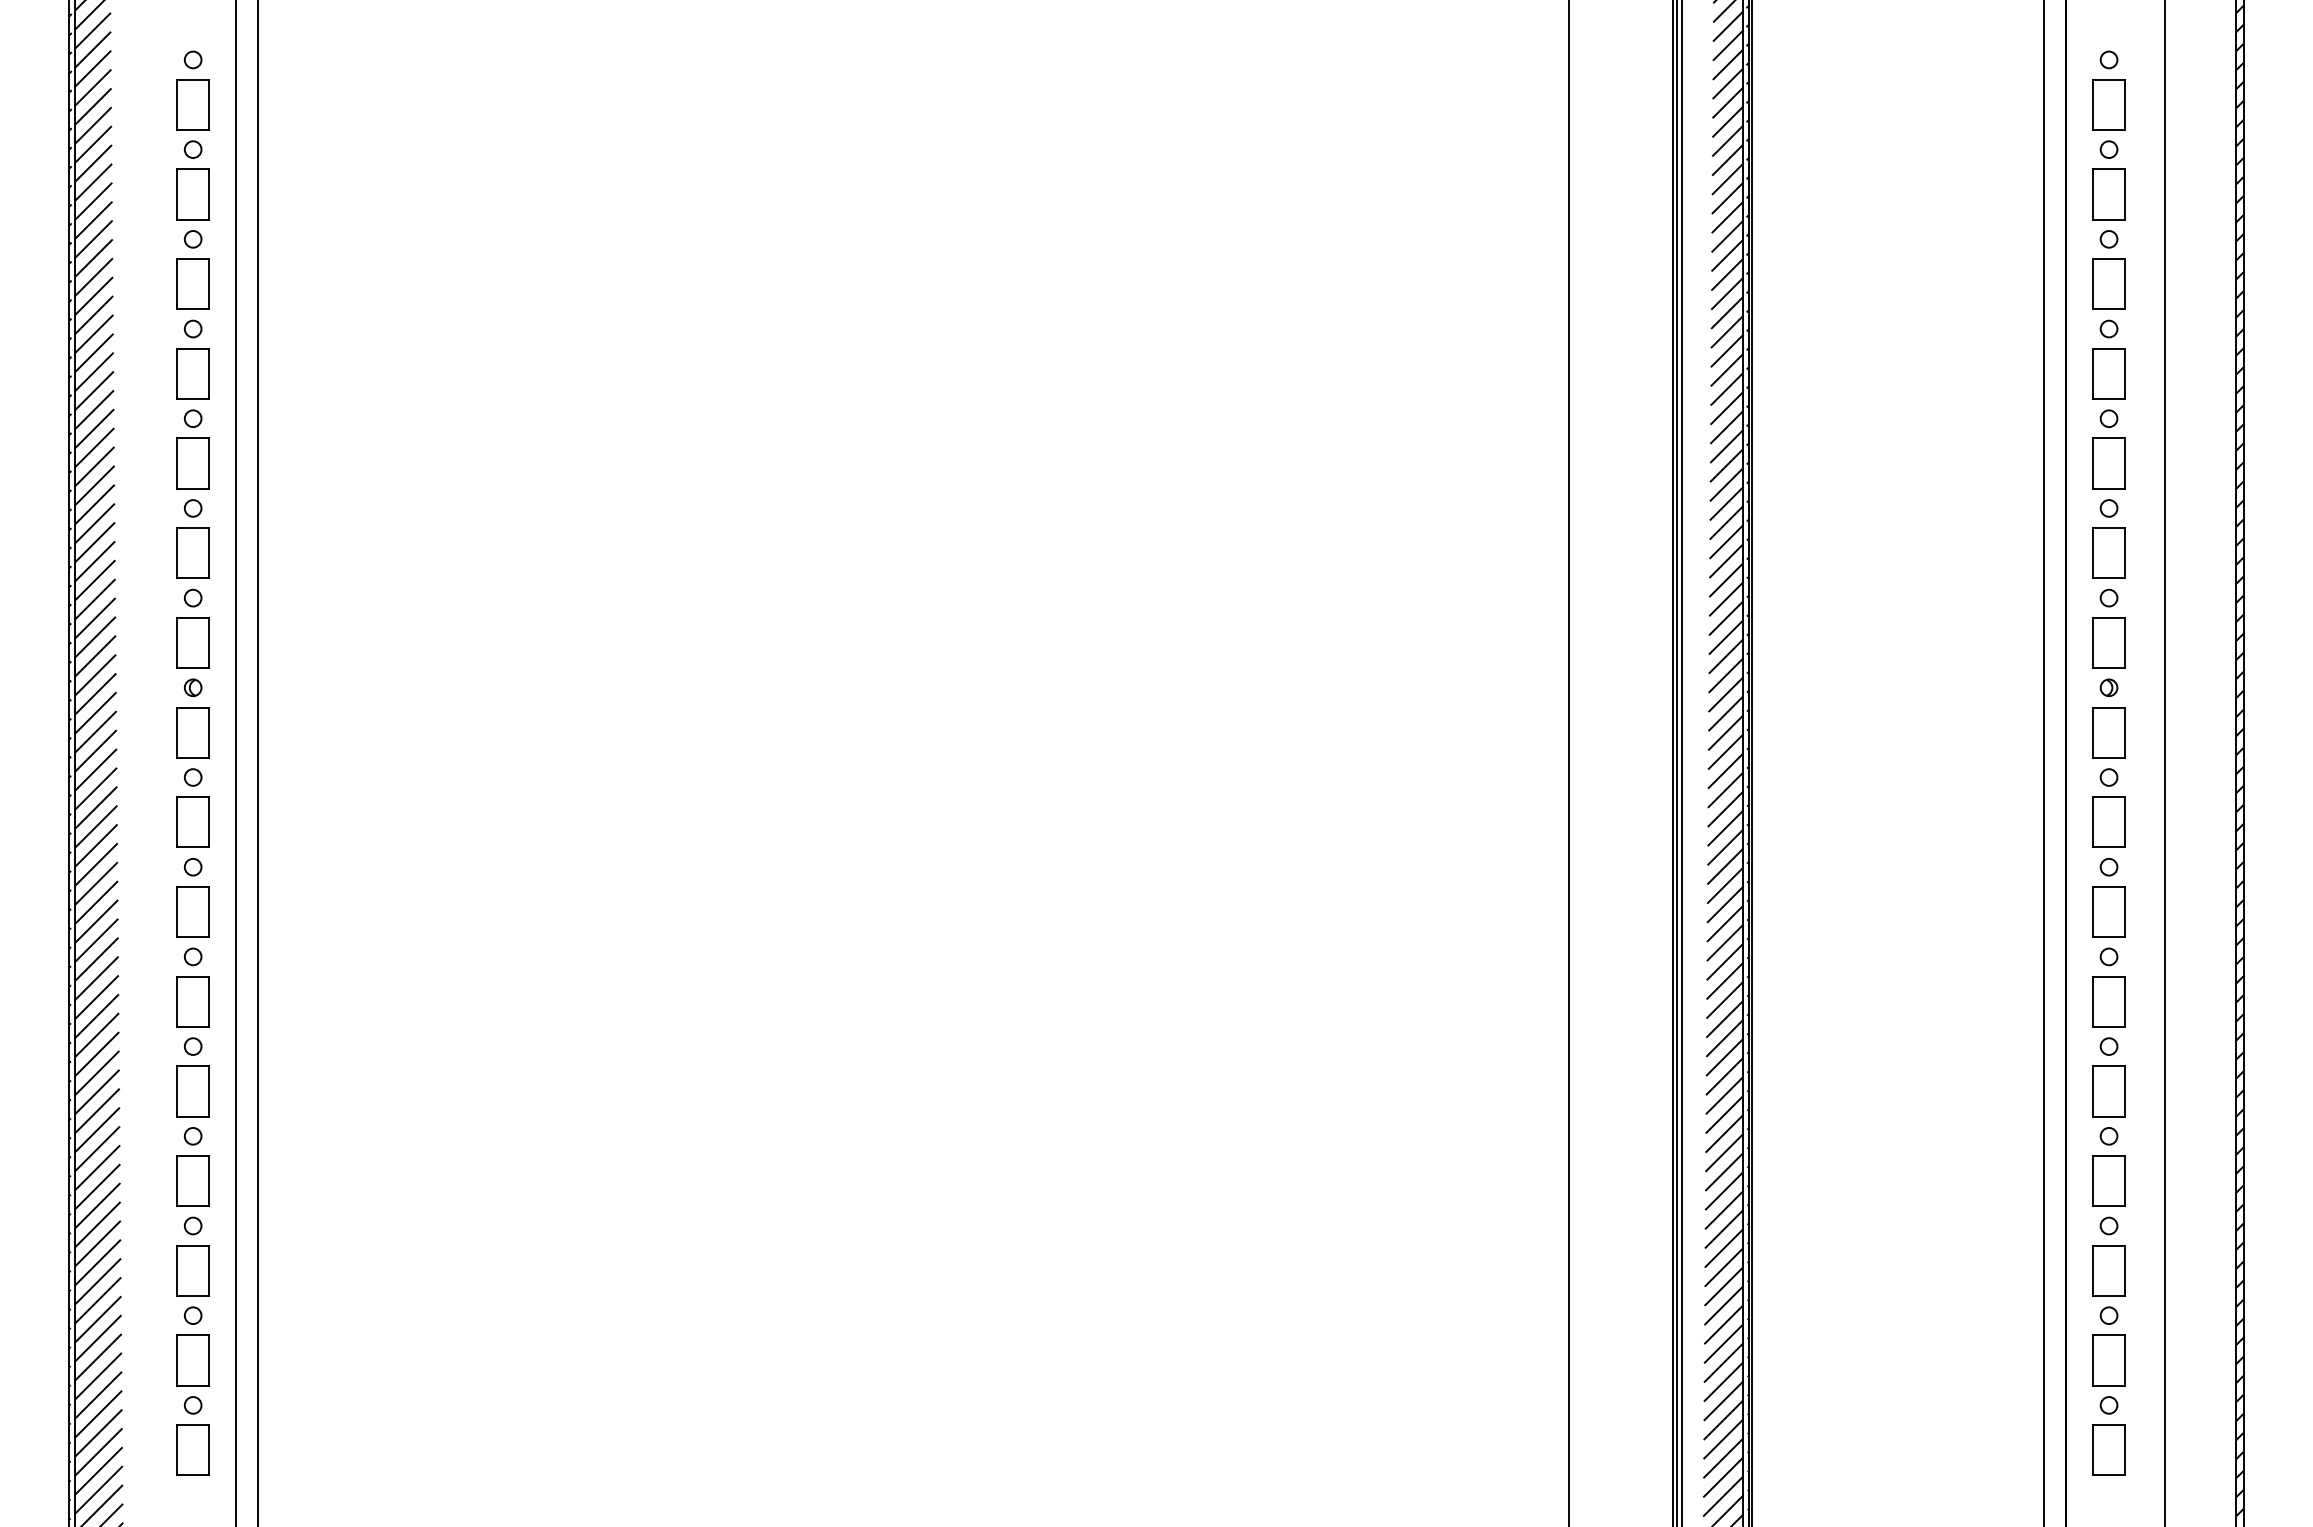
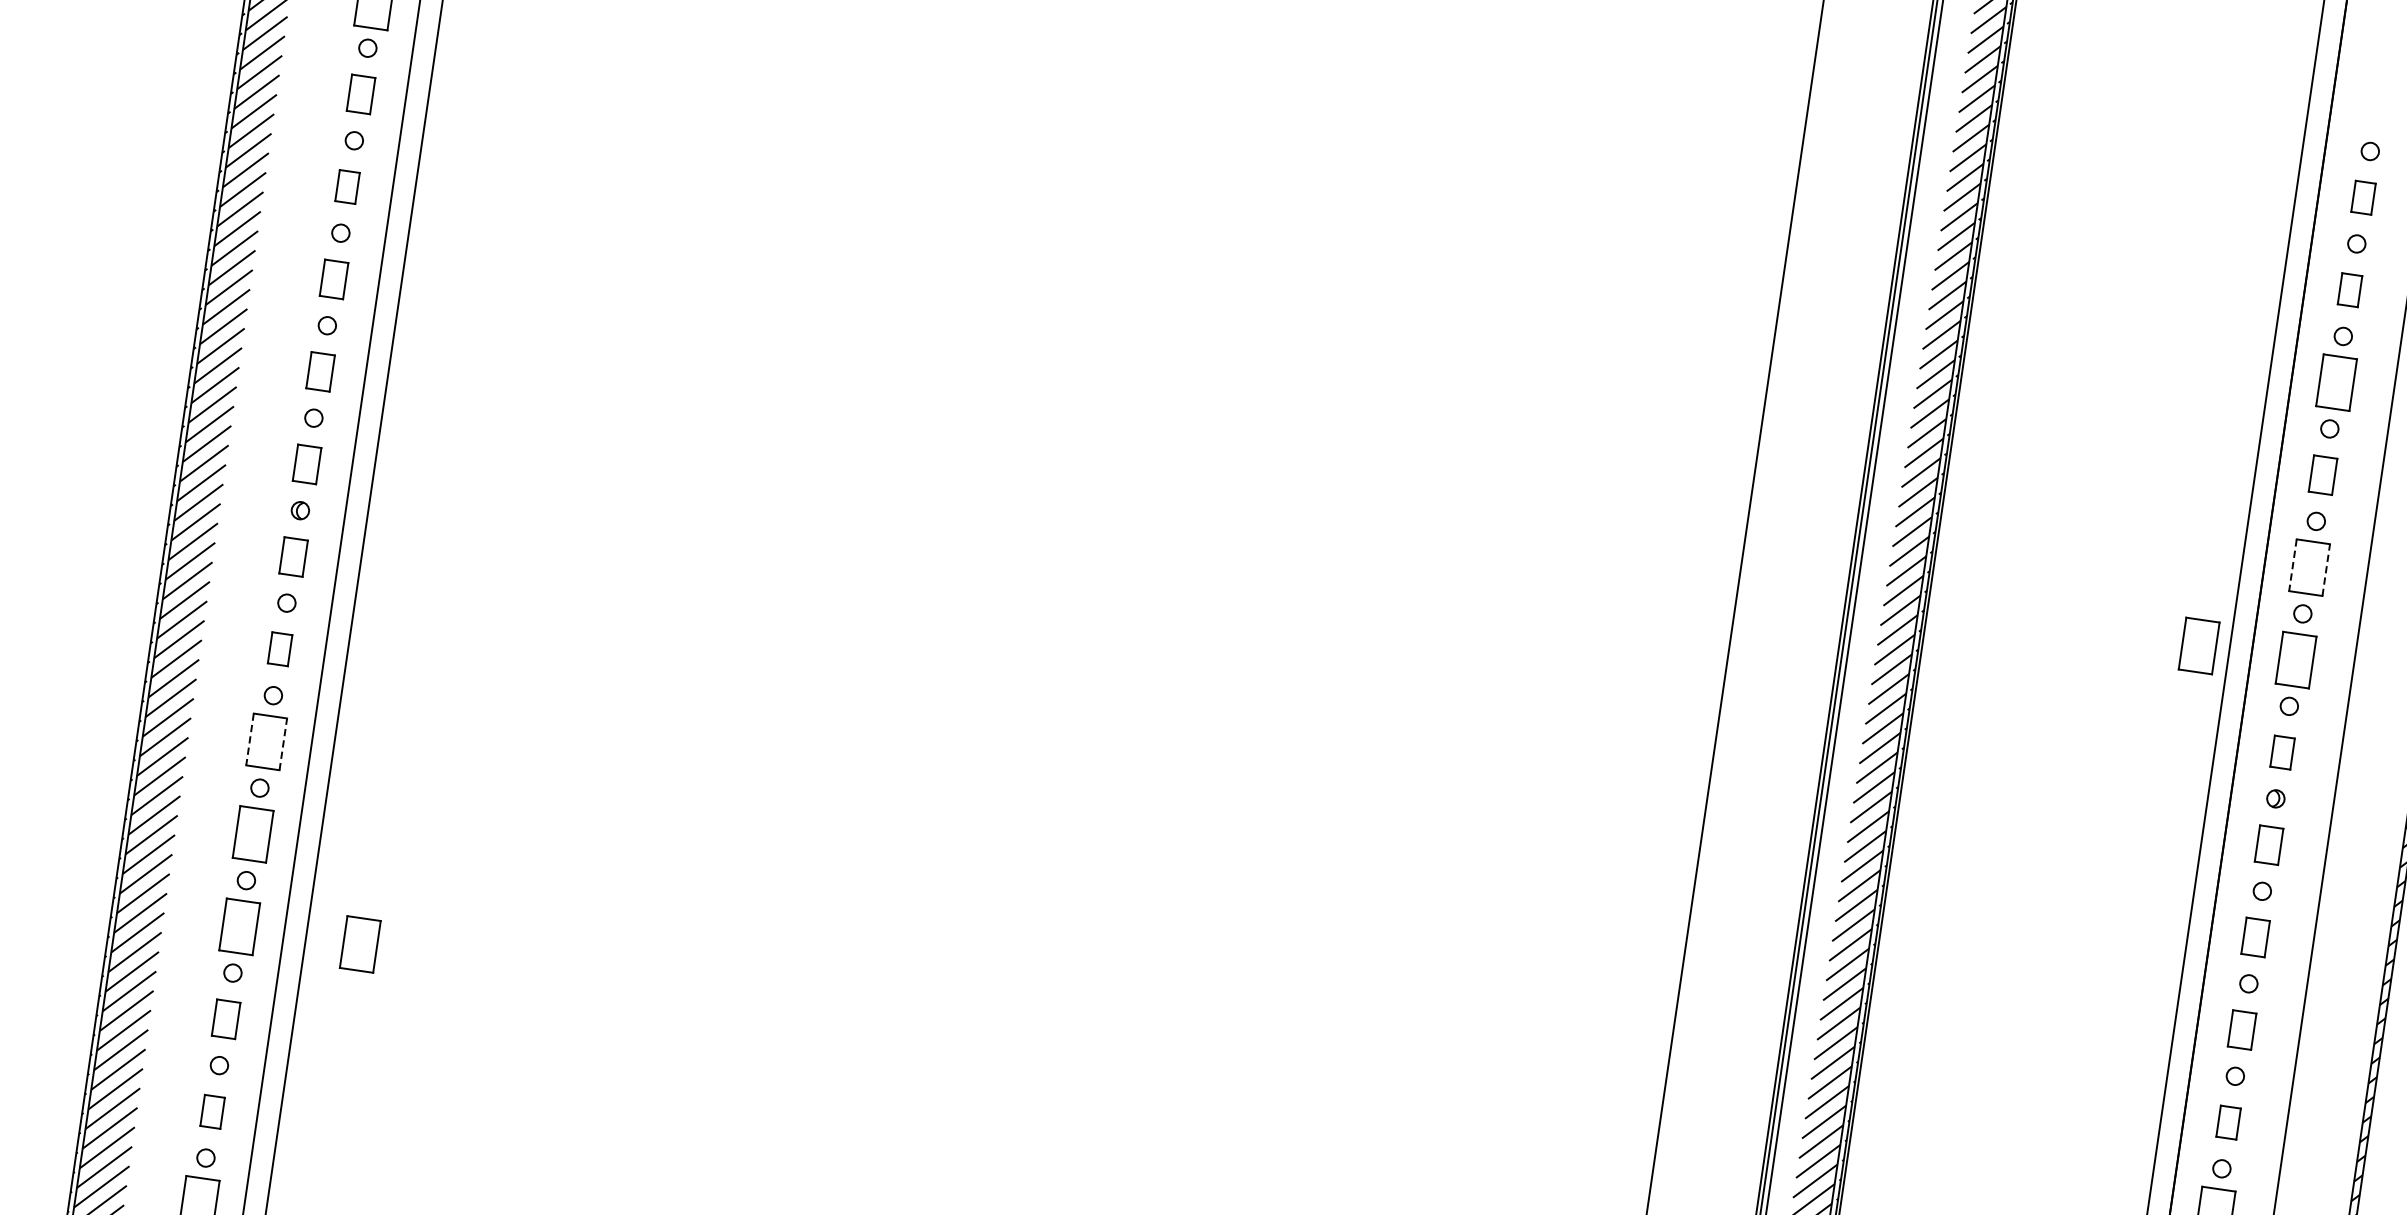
part: (2108, 104) -> (2363, 197), size x0.6
part: (2108, 194) -> (2349, 290), size x0.6
part: (192, 283) -> (360, 93), size x0.7
part: (192, 373) -> (347, 186), size x0.6
part: (2108, 373) -> (2322, 474), size x0.7
part: (192, 463) -> (333, 279), size x0.7
line: (2125, 463) -> (2326, 570), solid -> dashed
line: (2092, 464) -> (2292, 566), solid -> dashed
part: (192, 552) -> (320, 371), size x0.7
part: (2014, 552) -> (2198, 645), added
part: (192, 642) -> (306, 463), size x0.7
part: (2108, 642) -> (2282, 752), size x0.6
part: (192, 732) -> (293, 556), size x0.7
part: (2108, 732) -> (2268, 844), size x0.7
part: (192, 821) -> (279, 648), size x0.6
part: (2108, 821) -> (2255, 936), size x0.7
line: (209, 911) -> (283, 743), solid -> dashed
part: (2108, 911) -> (2241, 1029), size x0.7
line: (177, 912) -> (250, 739), solid -> dashed
part: (2108, 1001) -> (2228, 1122), size x0.6
part: (309, 1091) -> (359, 944), added
part: (192, 1180) -> (225, 1018), size x0.7
part: (192, 1270) -> (212, 1111), size x0.6

